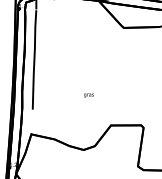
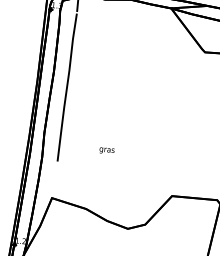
text: (88, 95) -> (106, 150), moved

